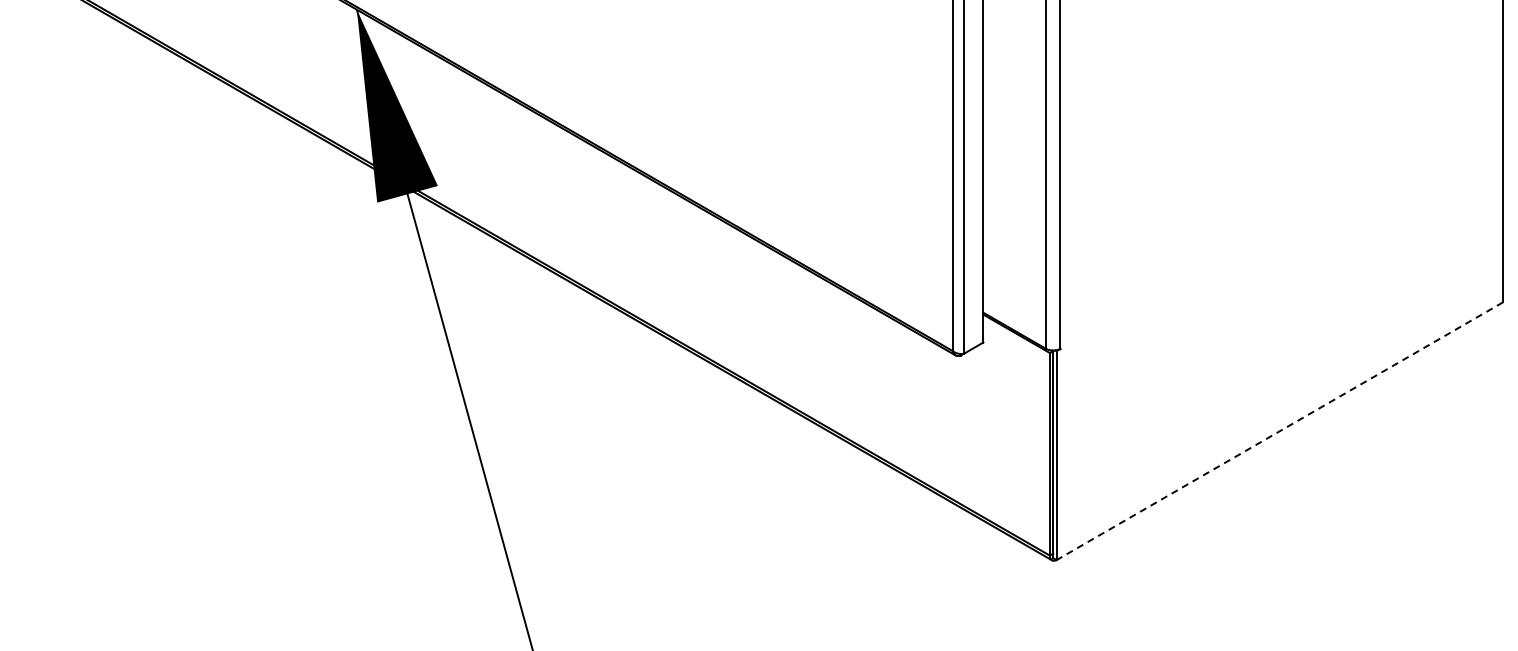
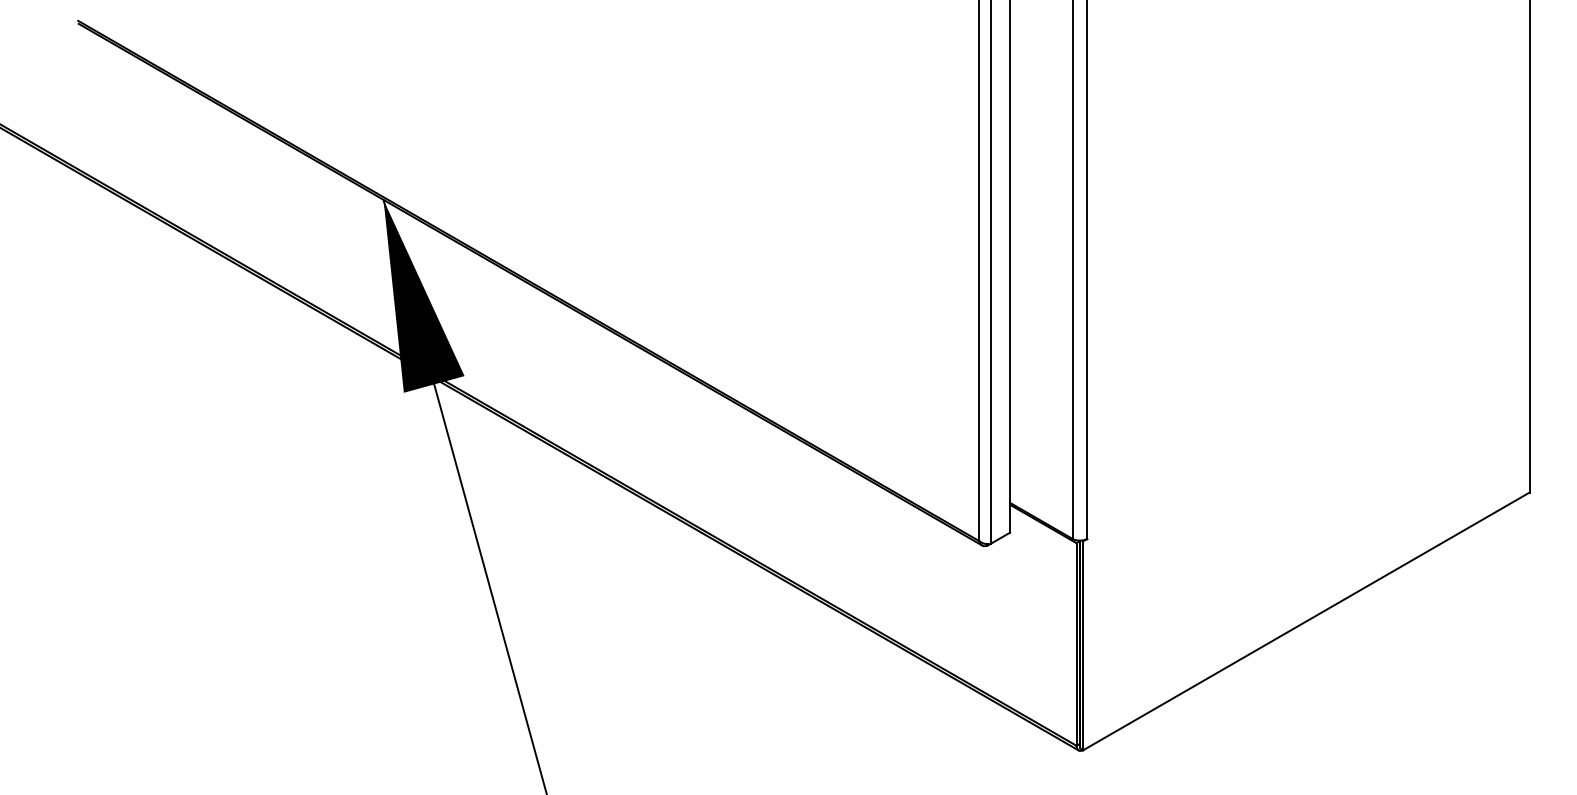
line: (1279, 431) -> (1306, 621), dashed -> solid

